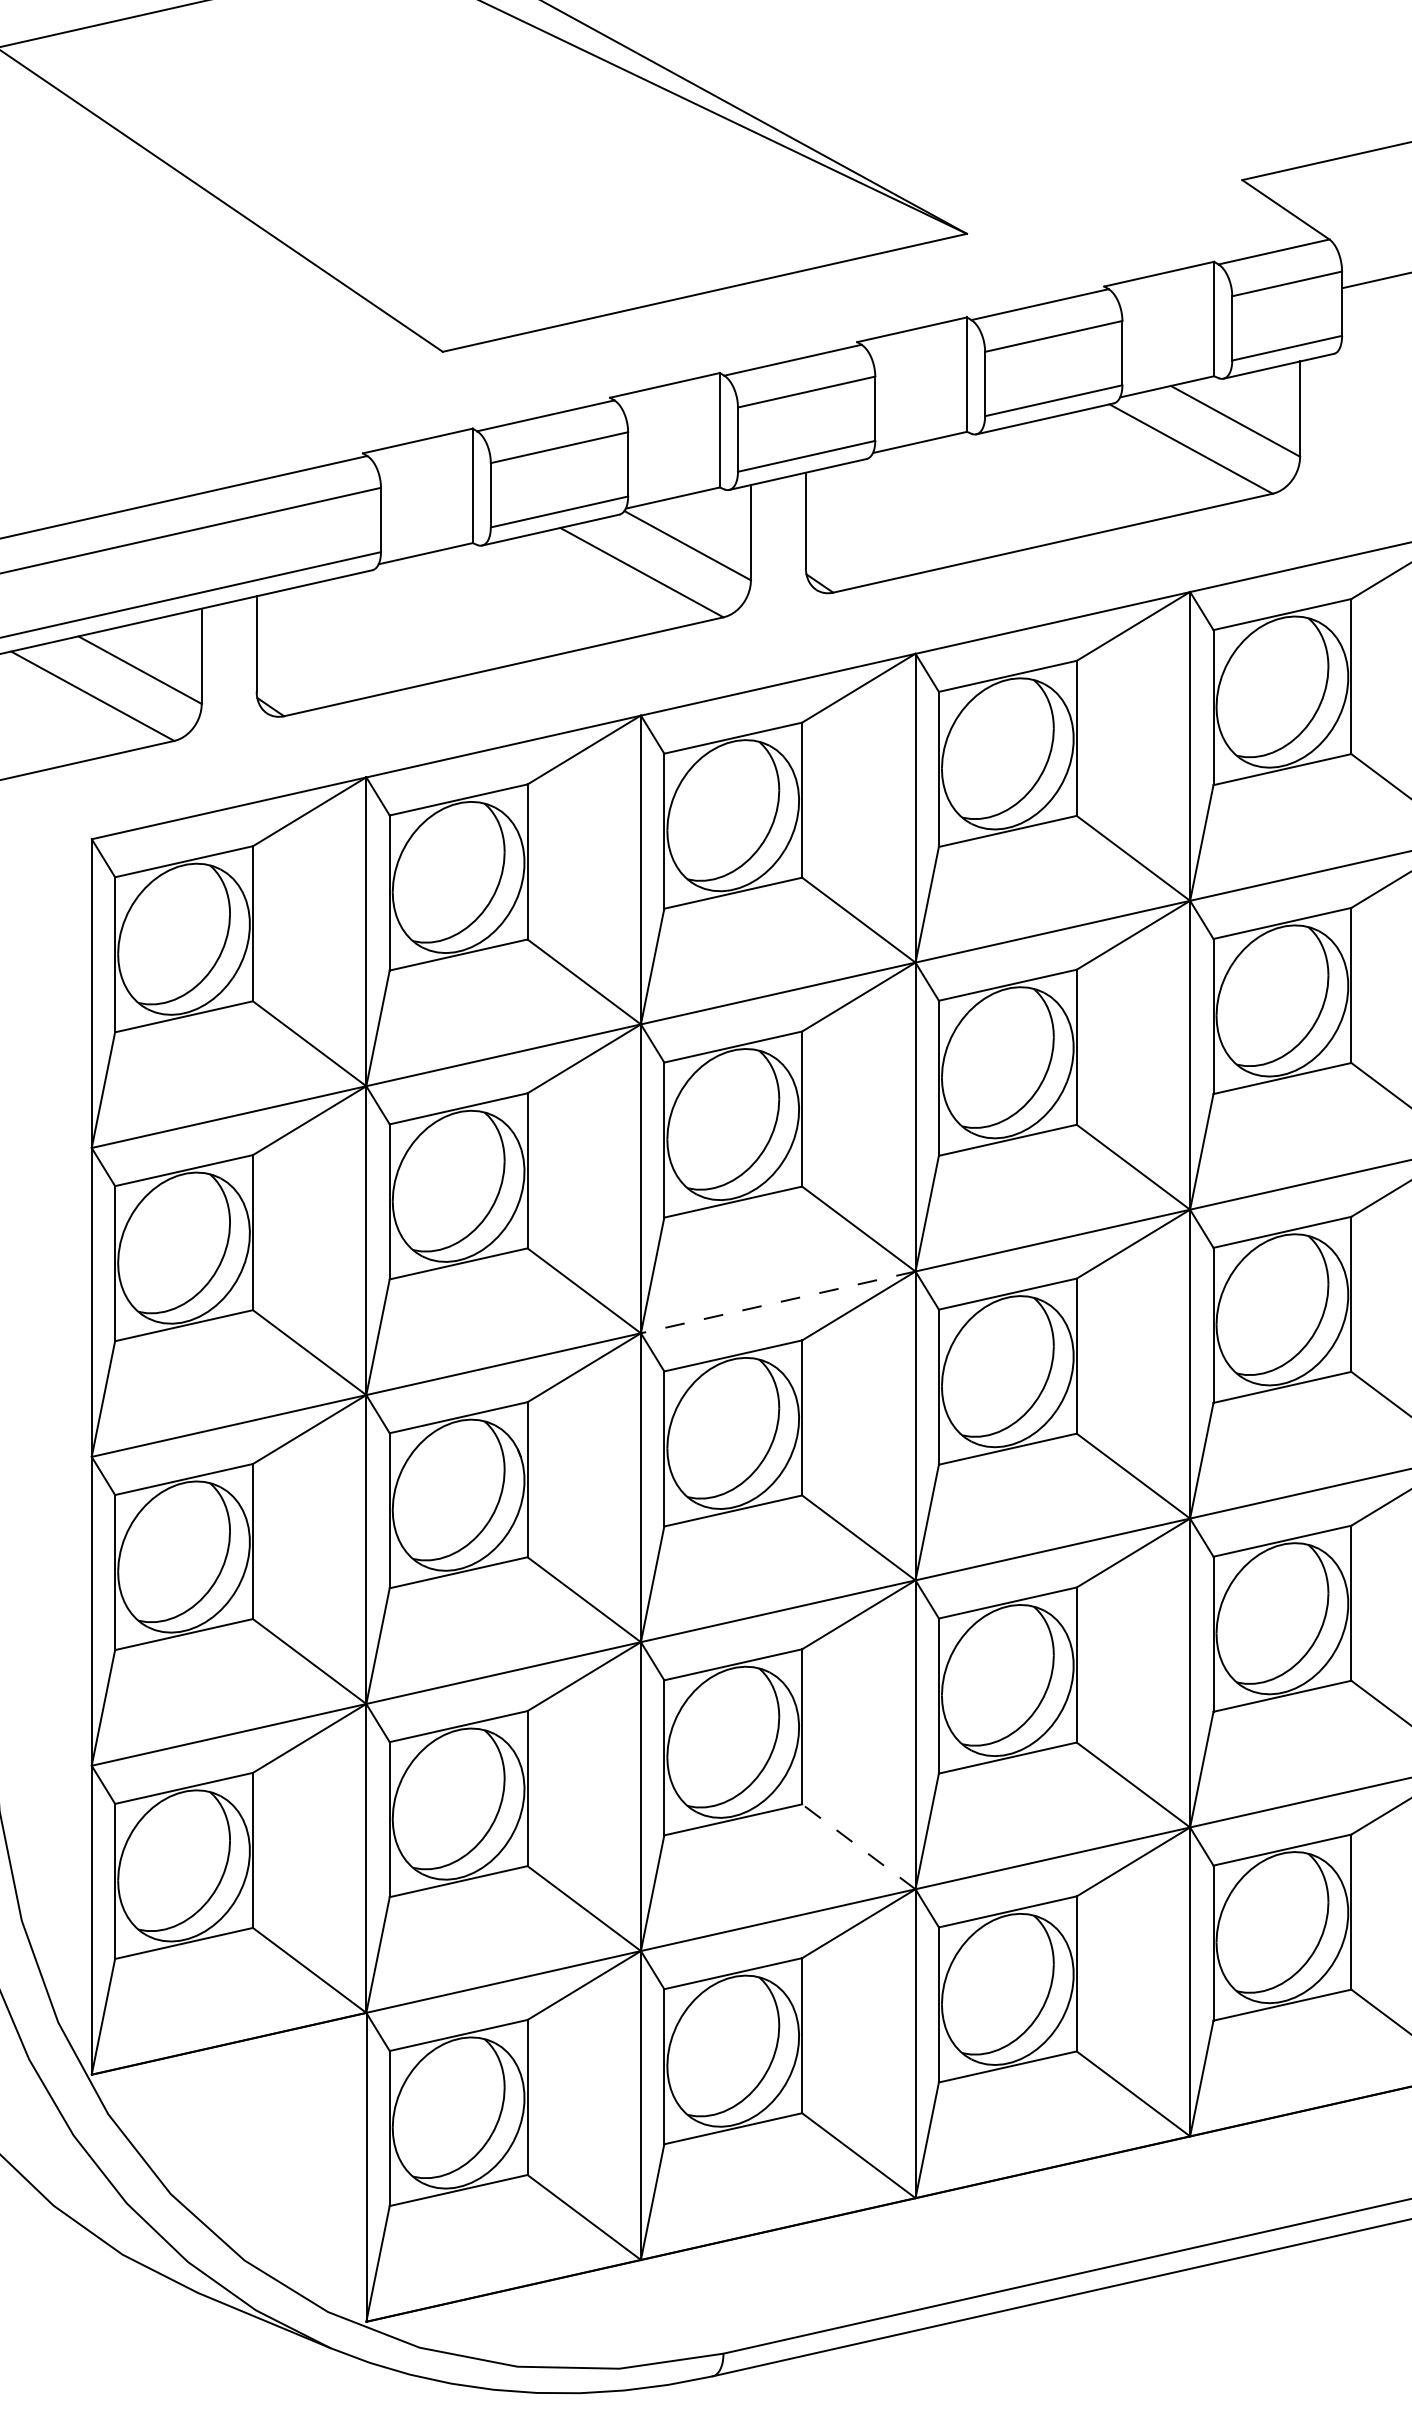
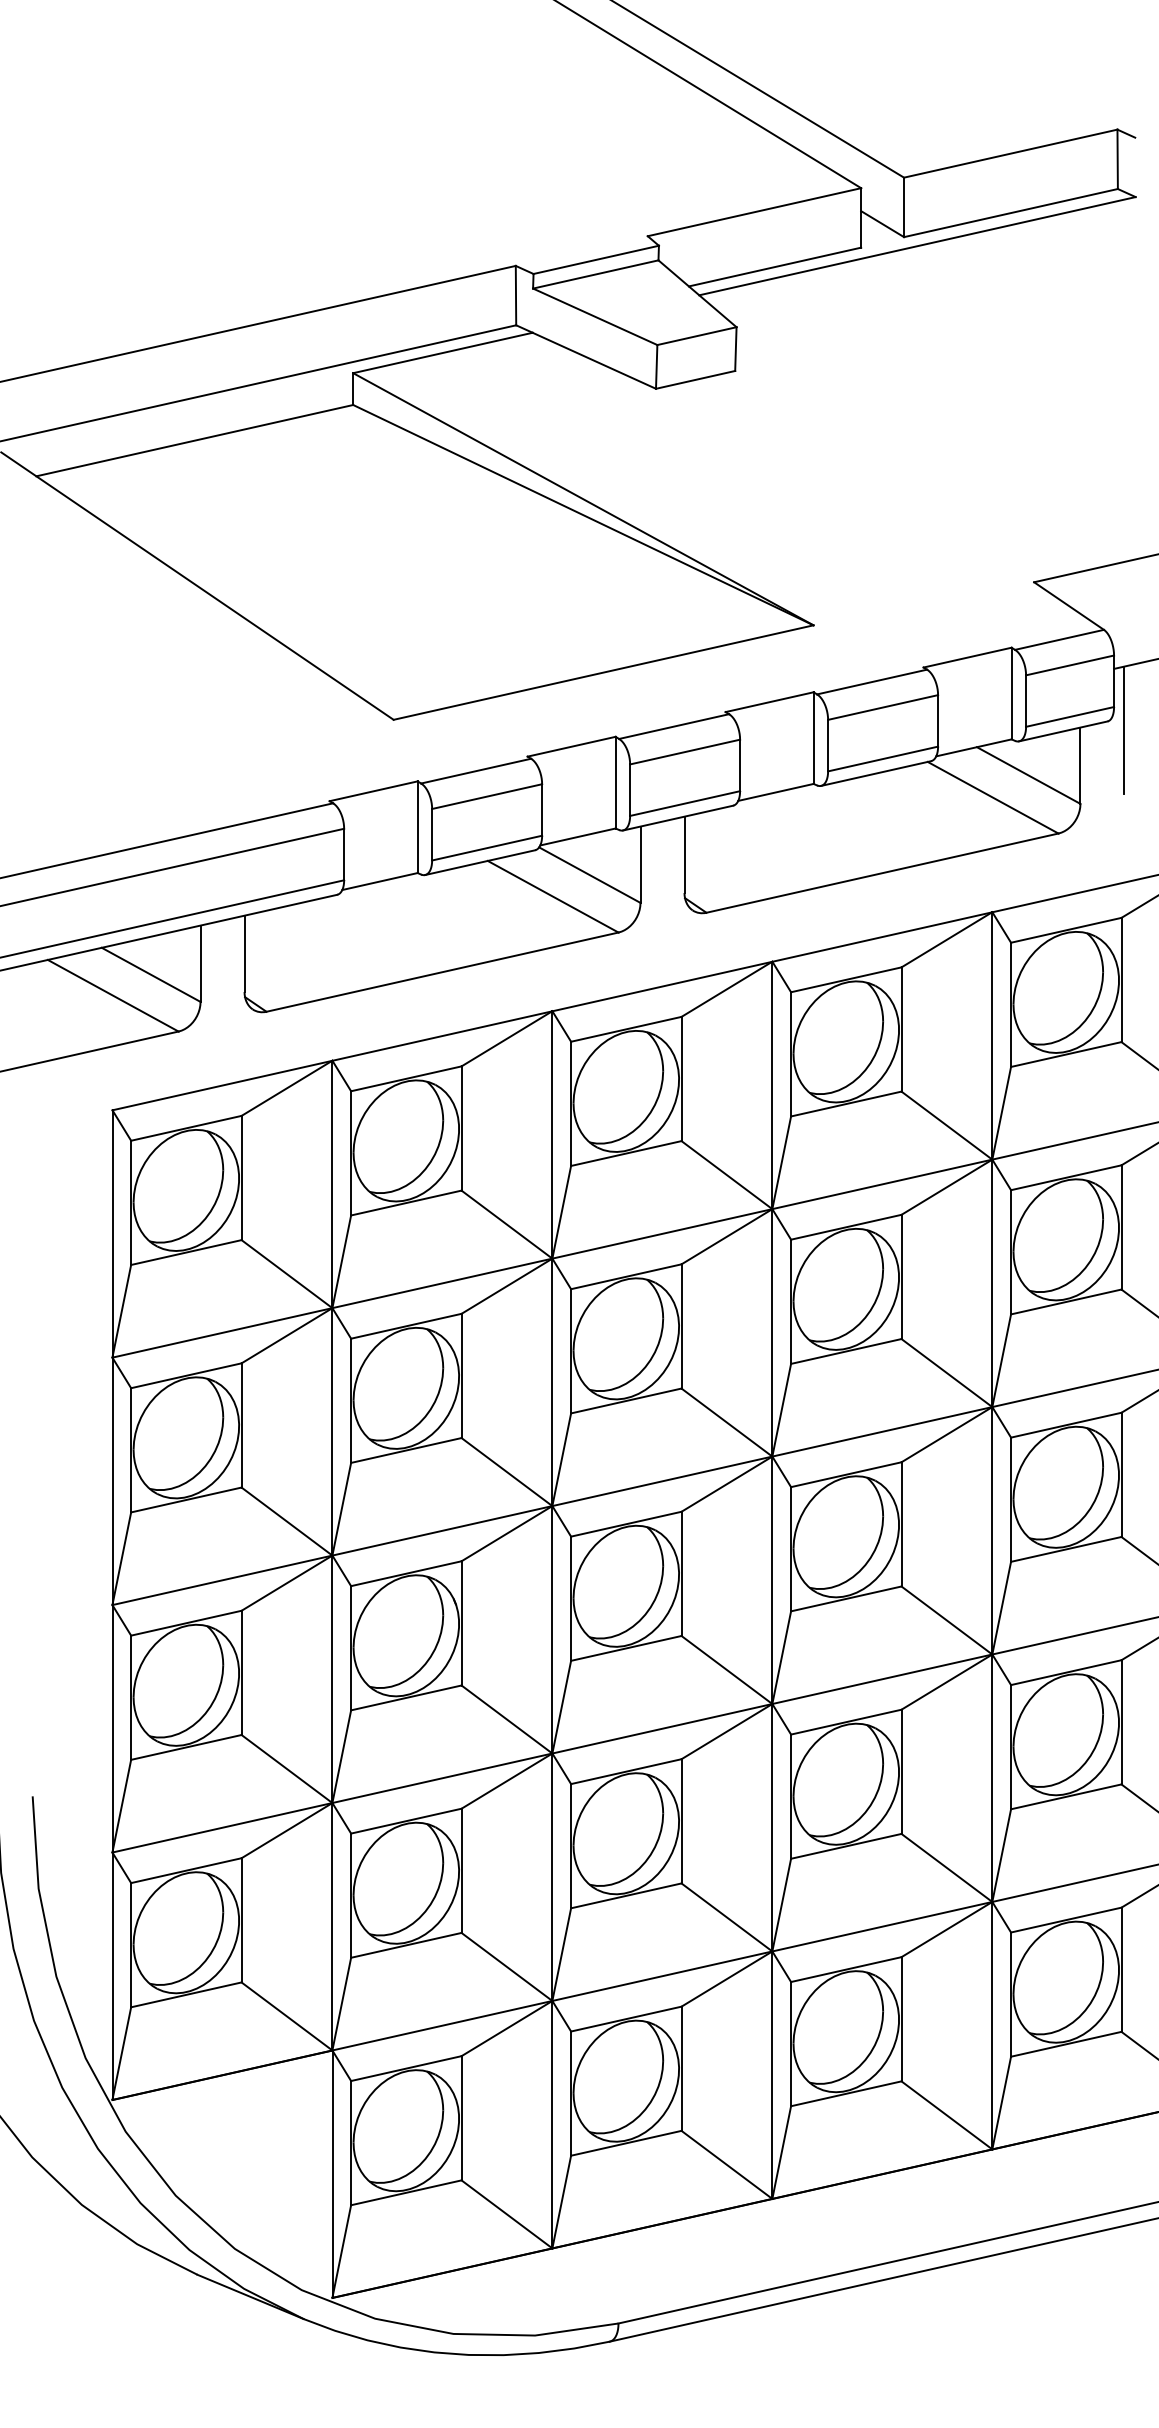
line: (1355, 365) -> (1124, 730), added
line: (778, 1302) -> (662, 1481), dashed -> solid
line: (858, 1846) -> (726, 1917), dashed -> solid

